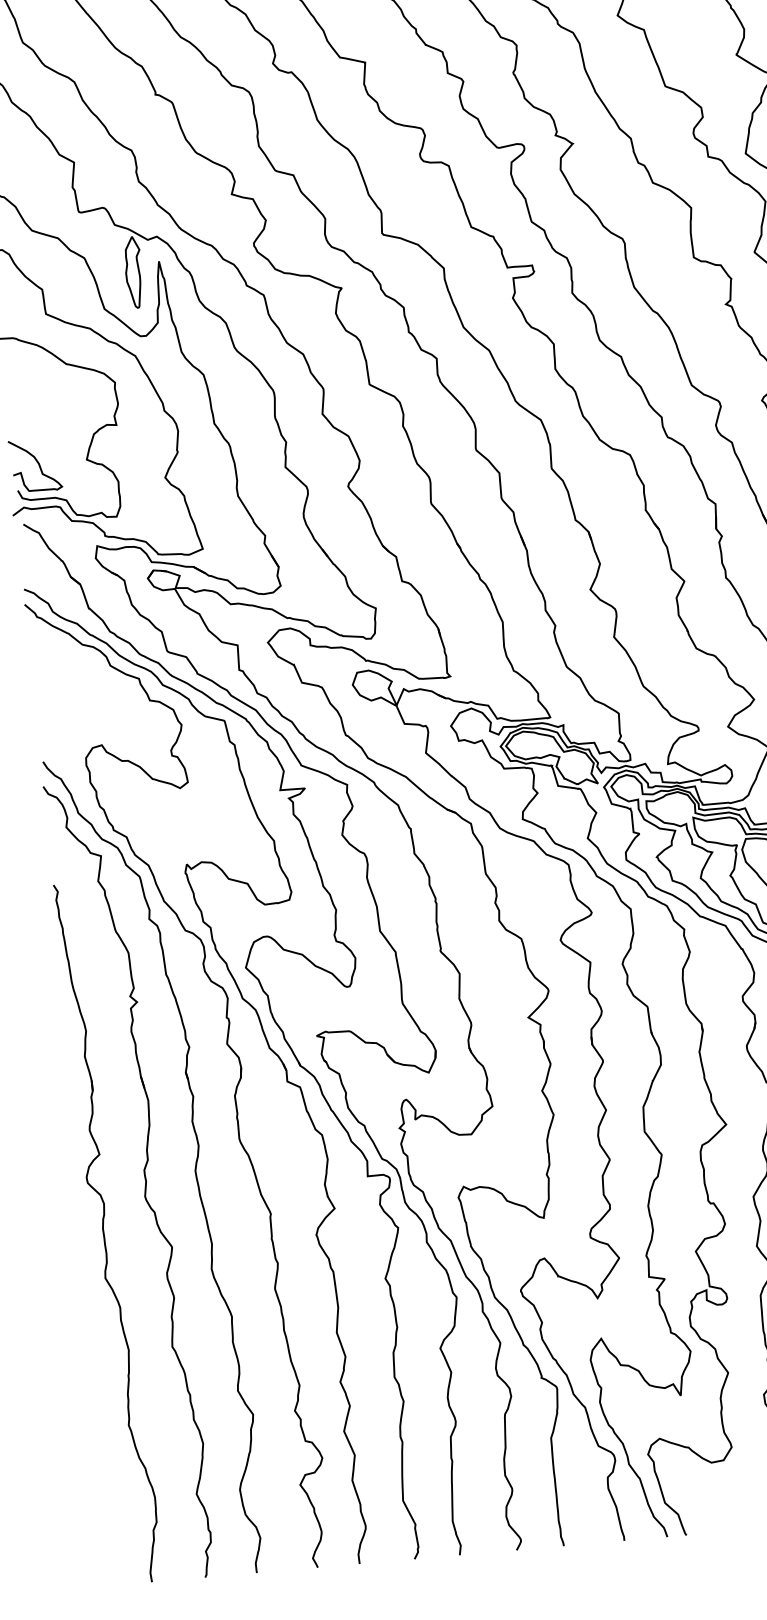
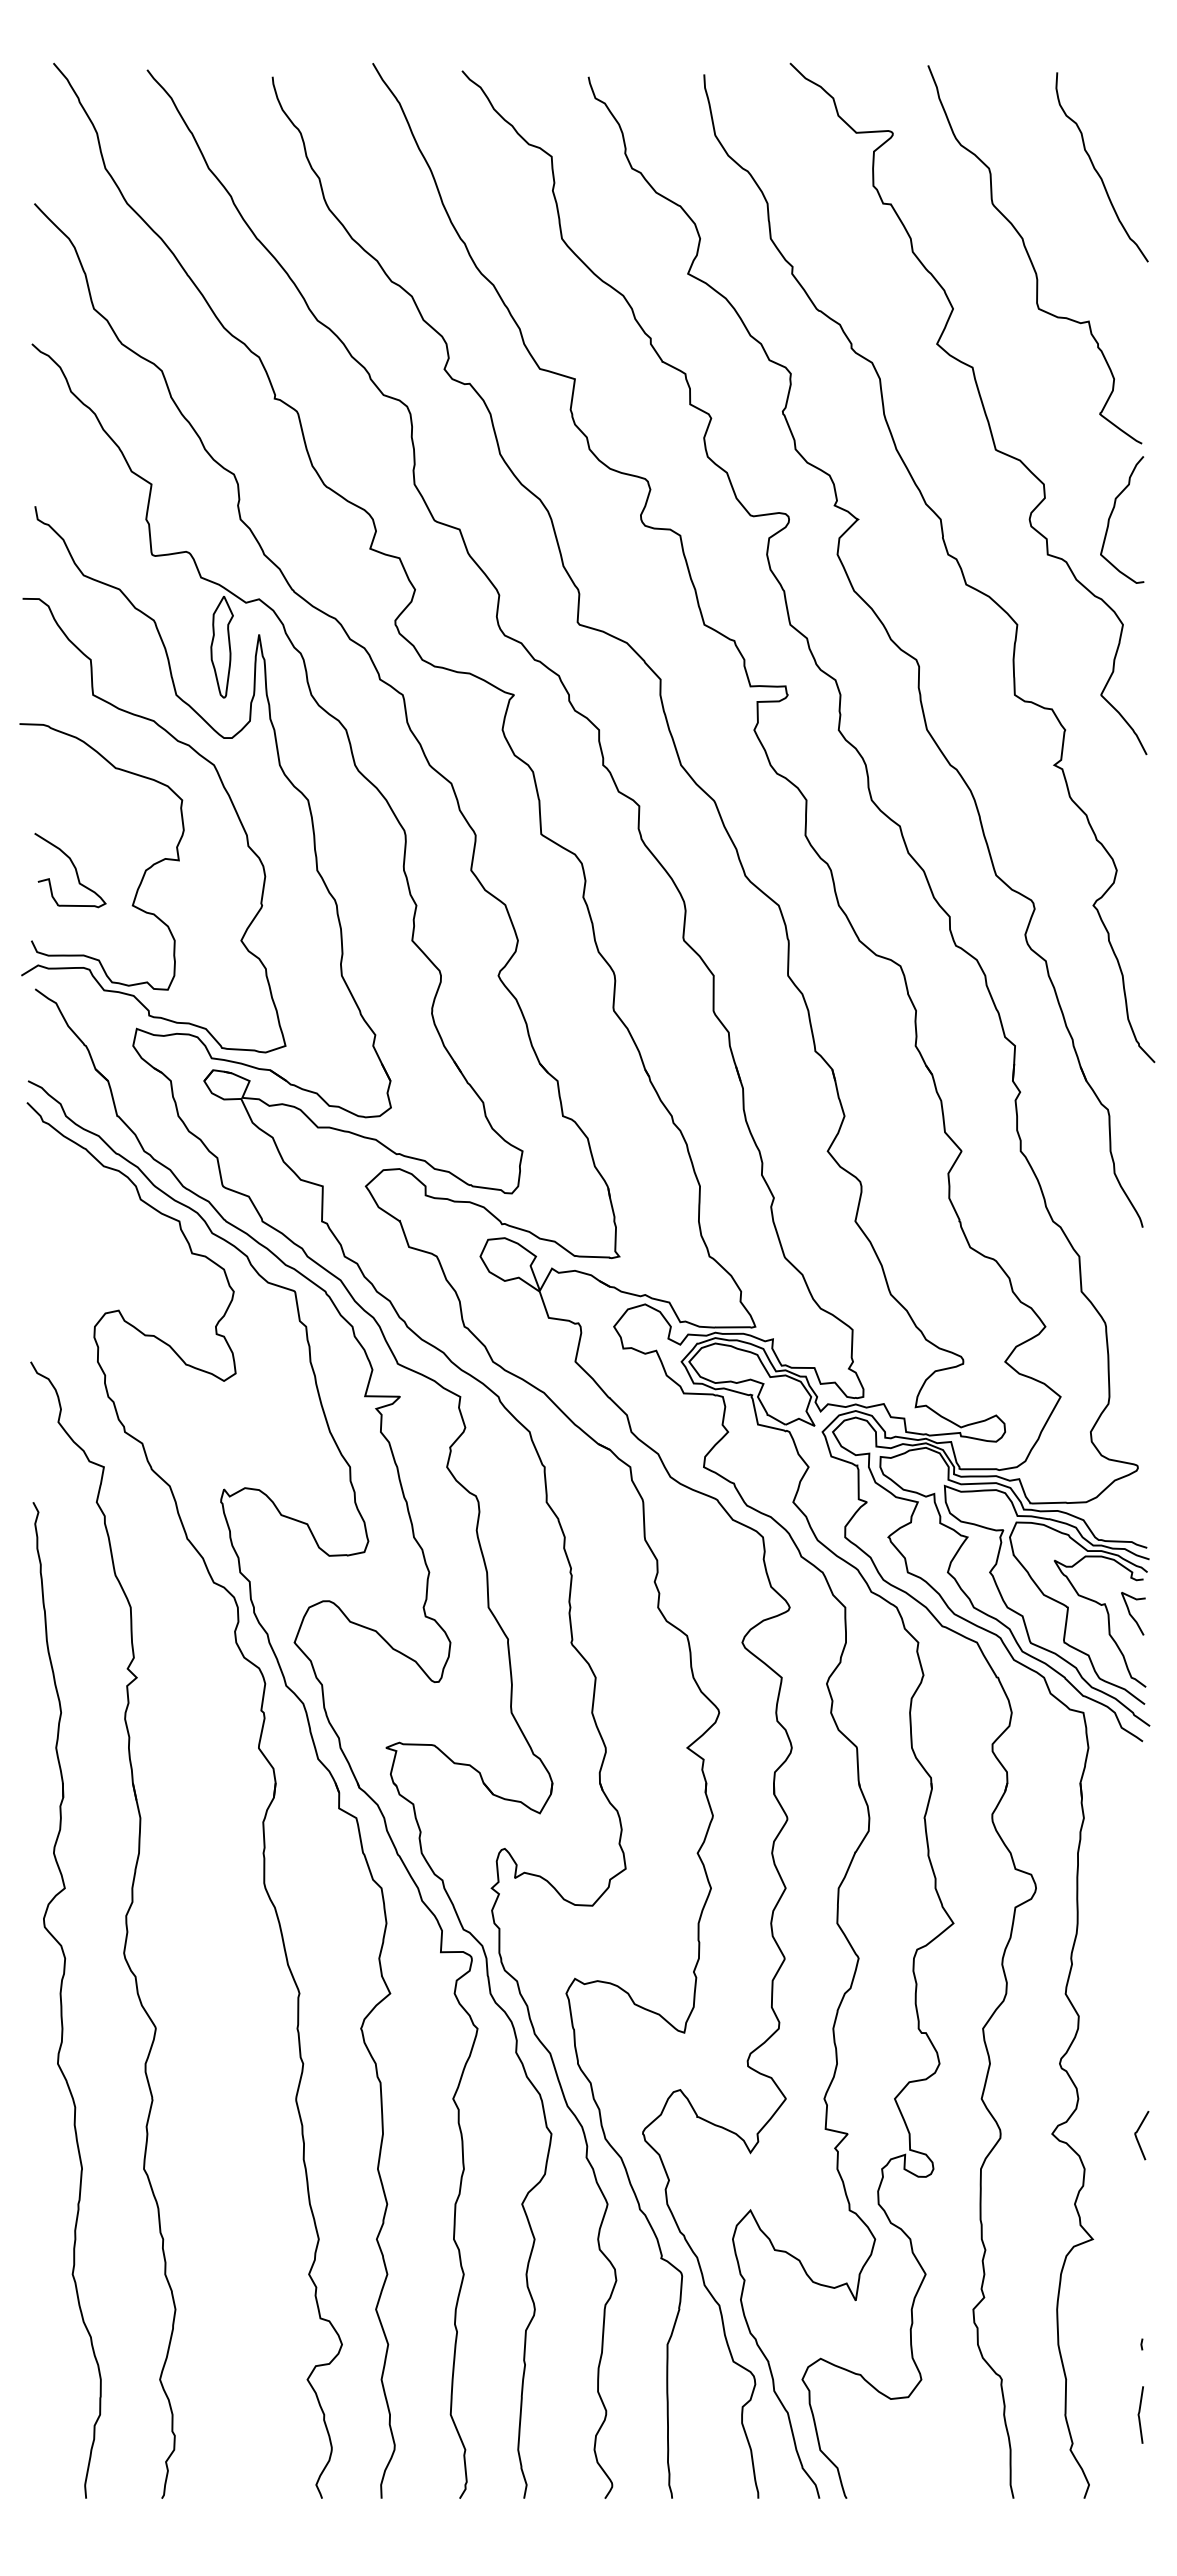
curve: (38, 463) -> (74, 868), moved
part: (194, 1169) -> (197, 1921), removed

